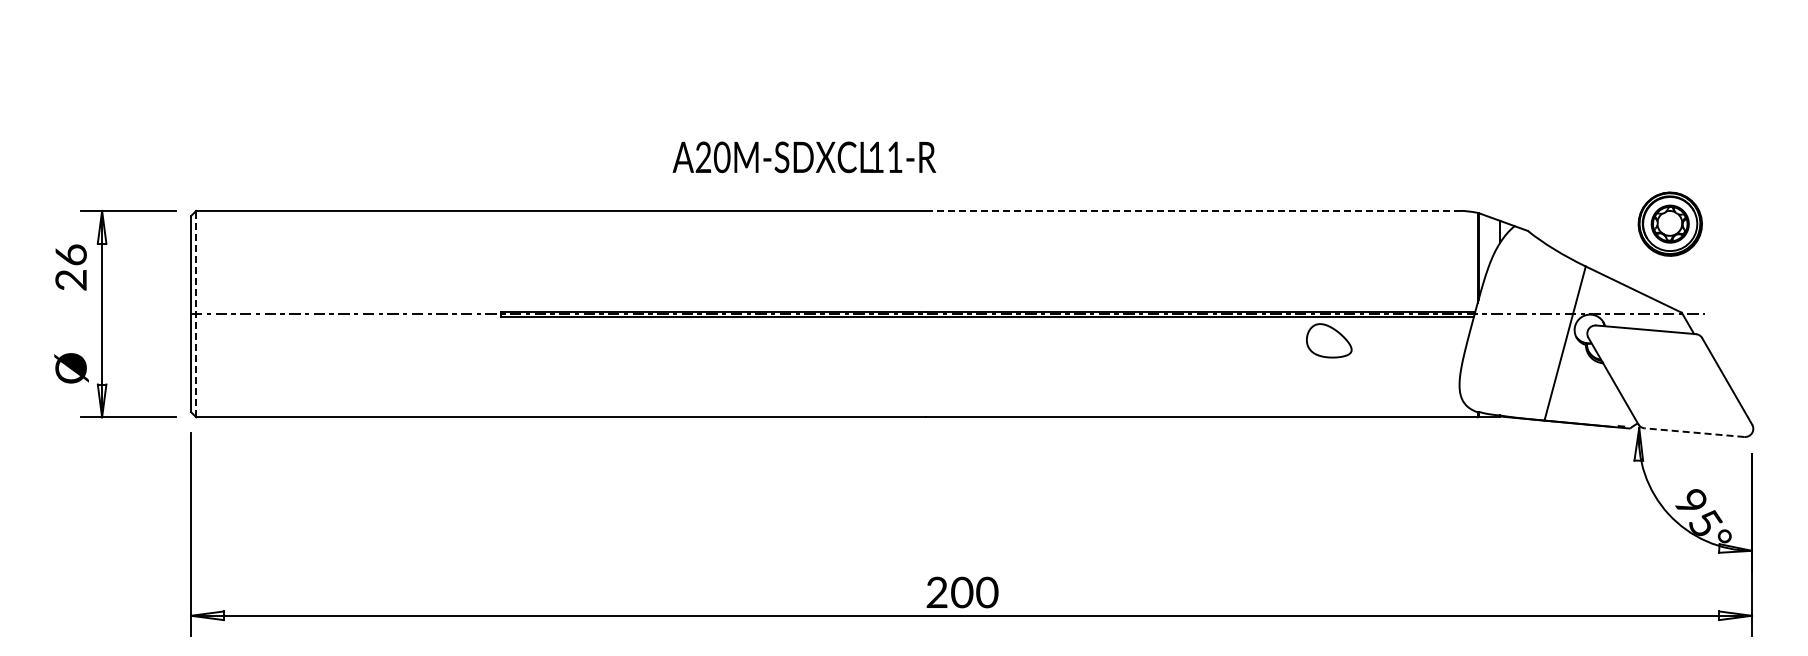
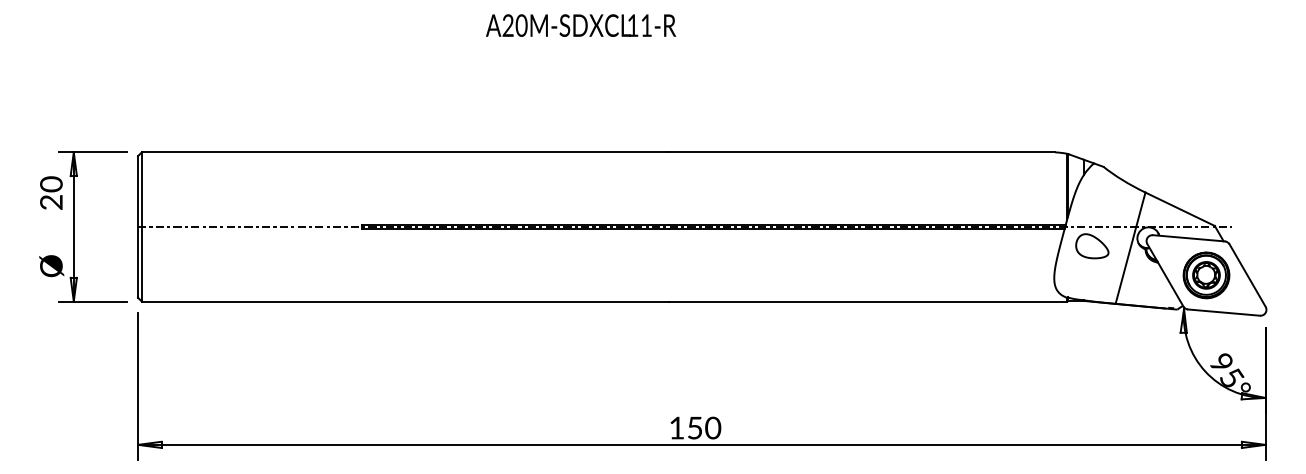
text: (804, 157) -> (581, 25), moved
line: (1193, 210) -> (862, 152), dashed -> solid
part: (1669, 223) -> (1205, 274), moved
text: (70, 254) -> (50, 183), 26 -> 20
line: (196, 313) -> (141, 226), dashed -> solid
part: (1329, 340) -> (1092, 246), moved
line: (1694, 432) -> (1223, 312), dashed -> solid
text: (949, 592) -> (685, 428), 200 -> 150

